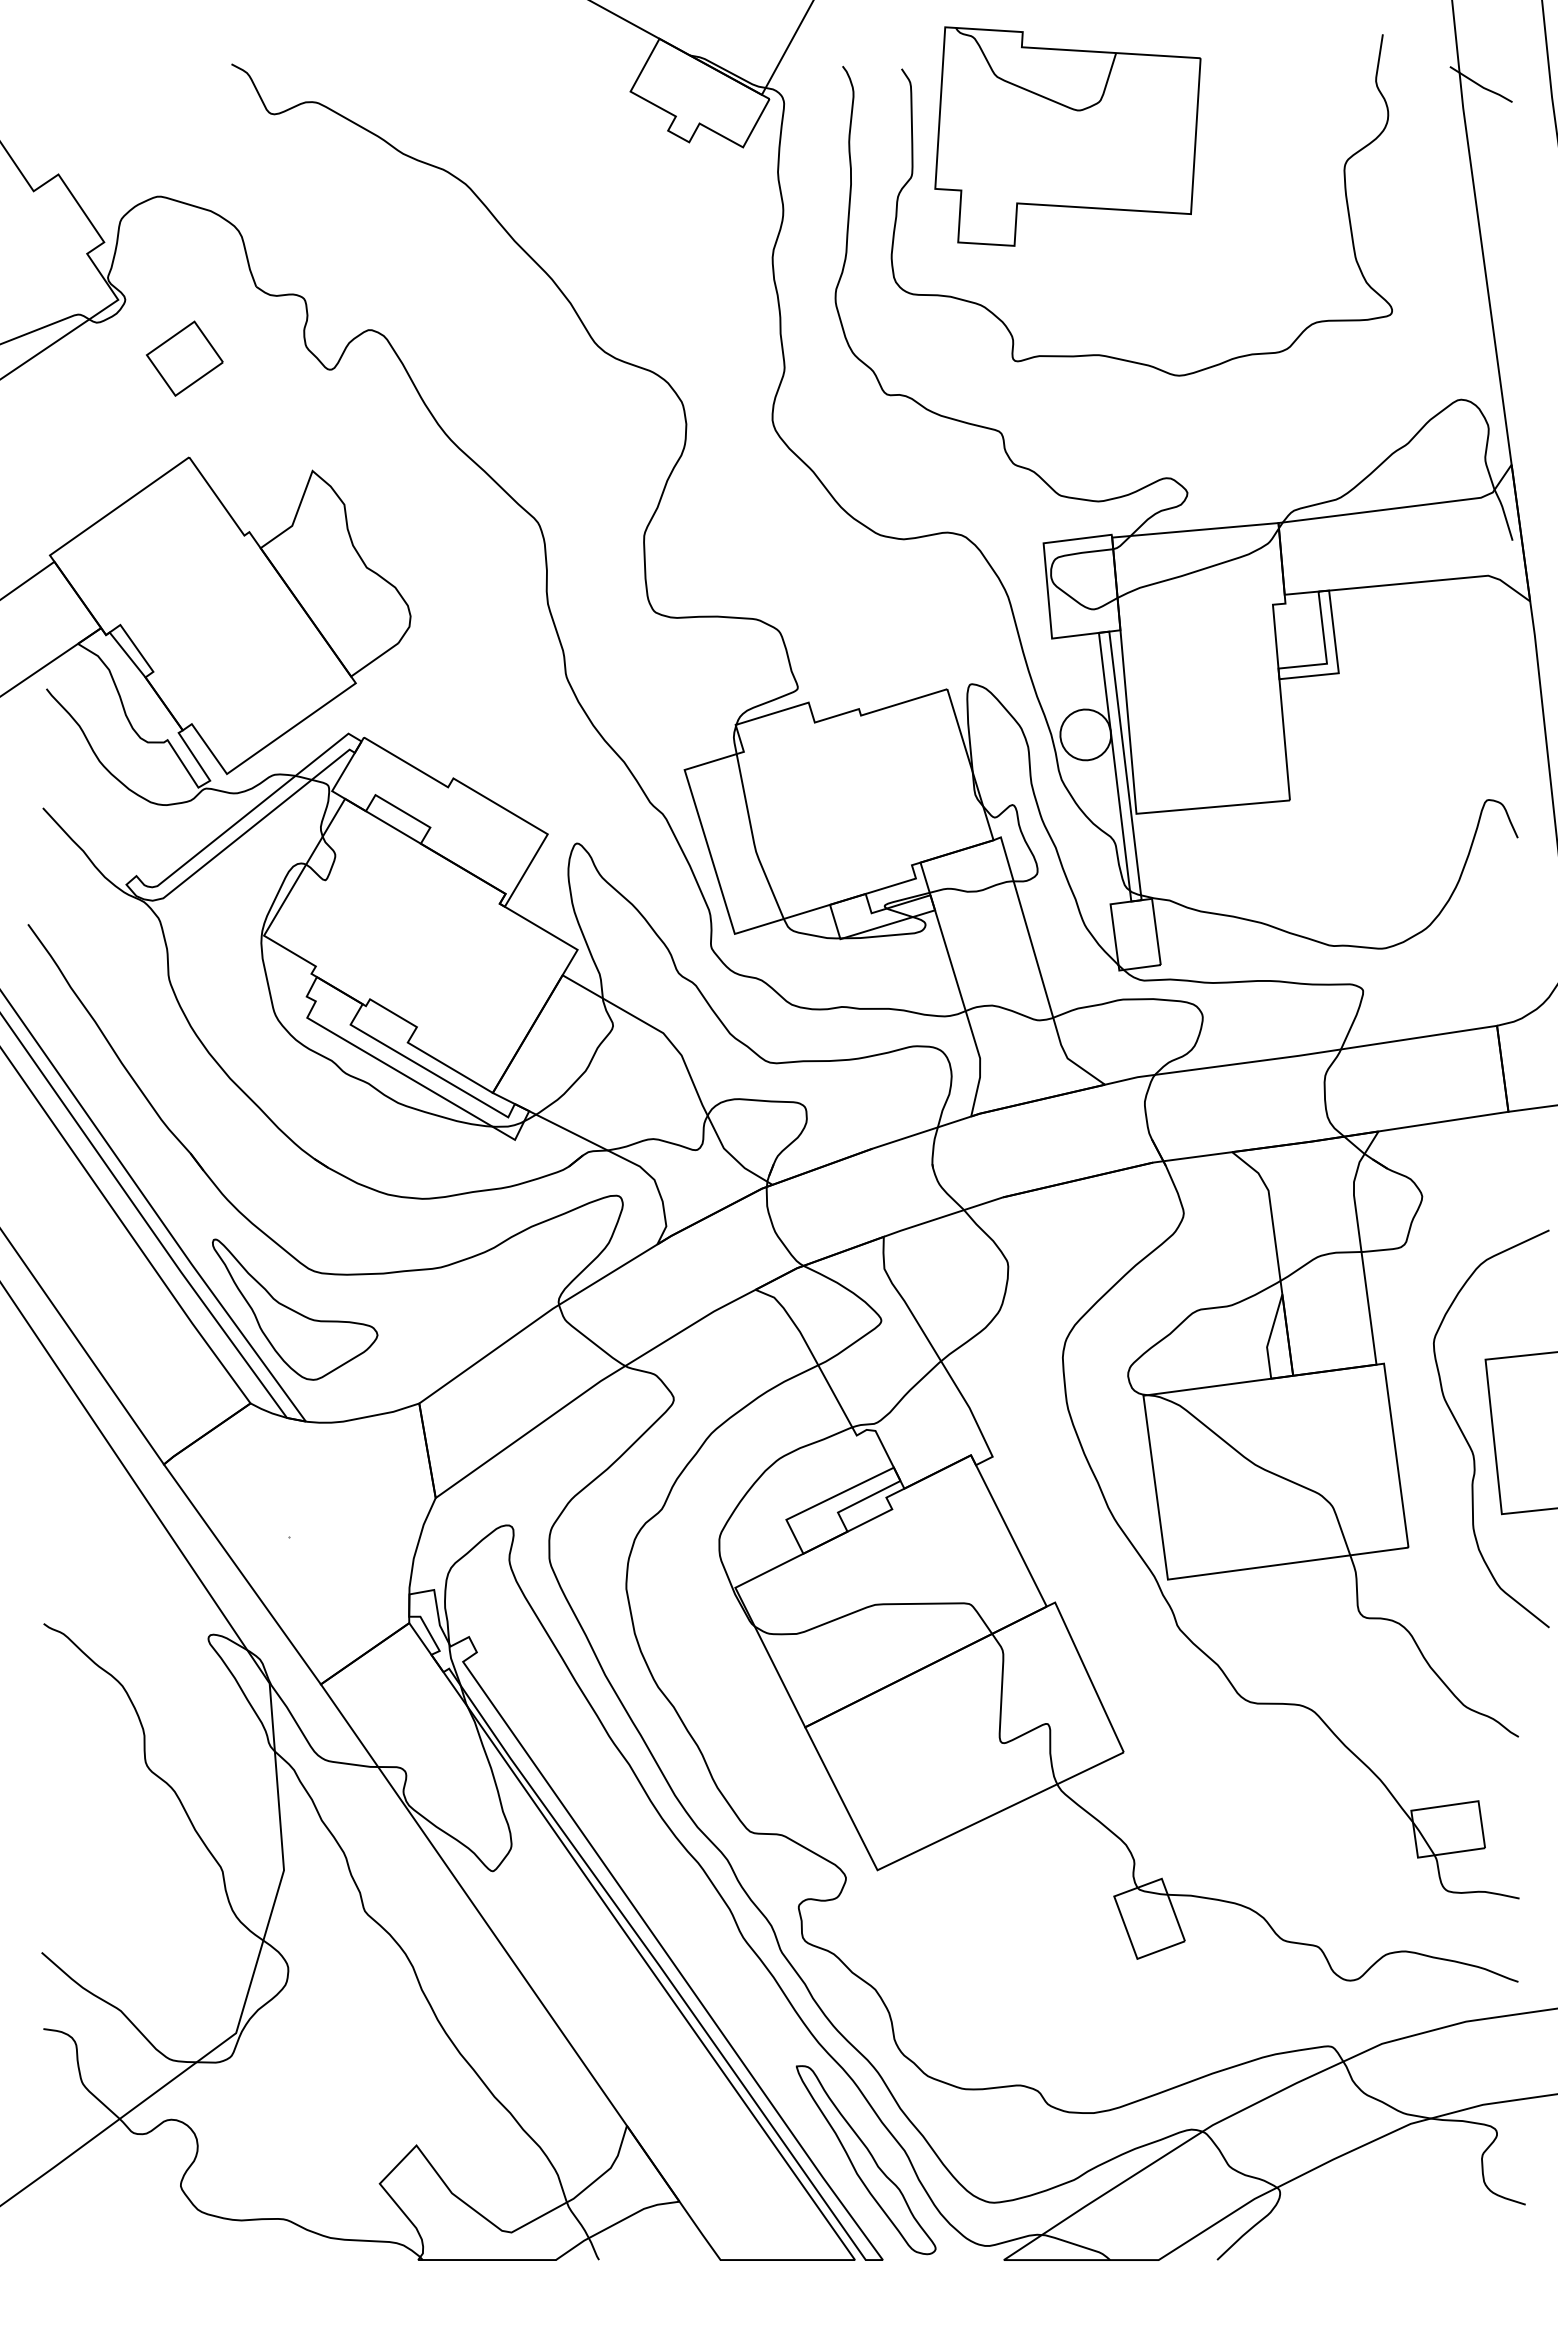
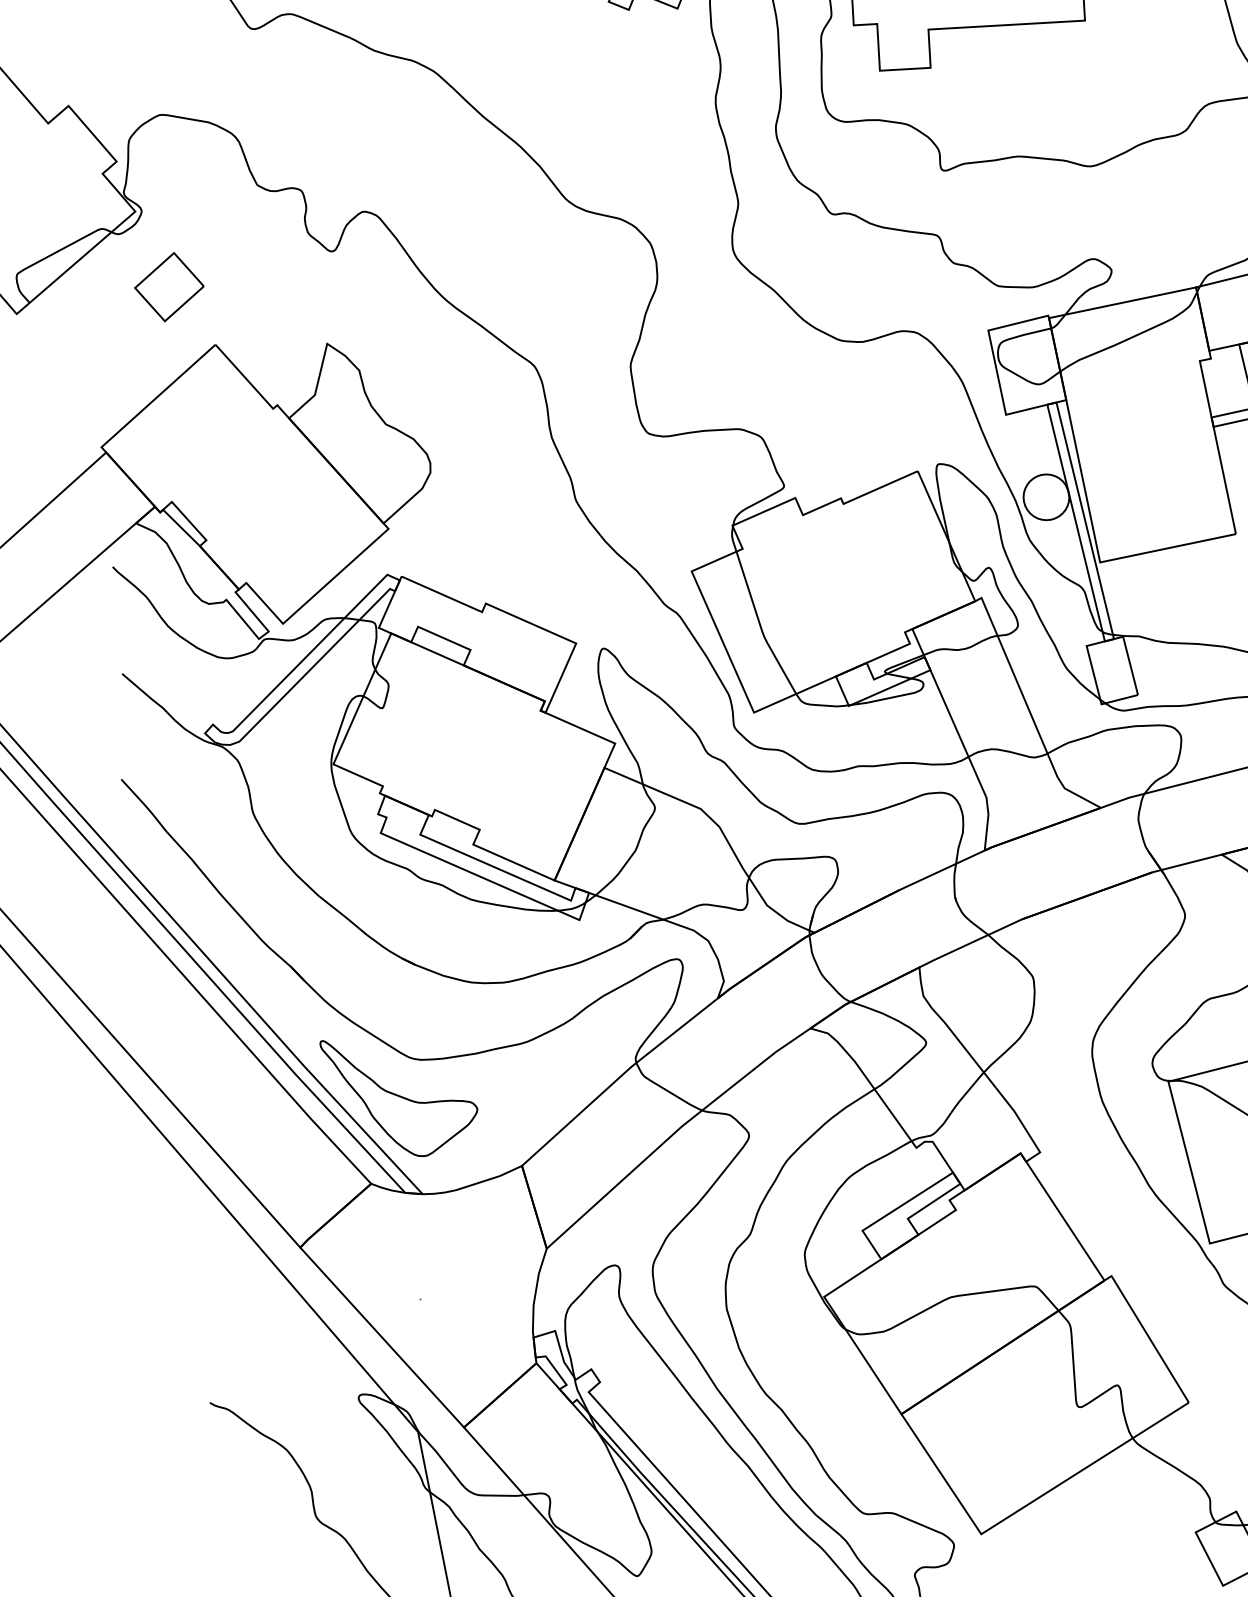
part: (184, 358) -> (169, 287), moved

